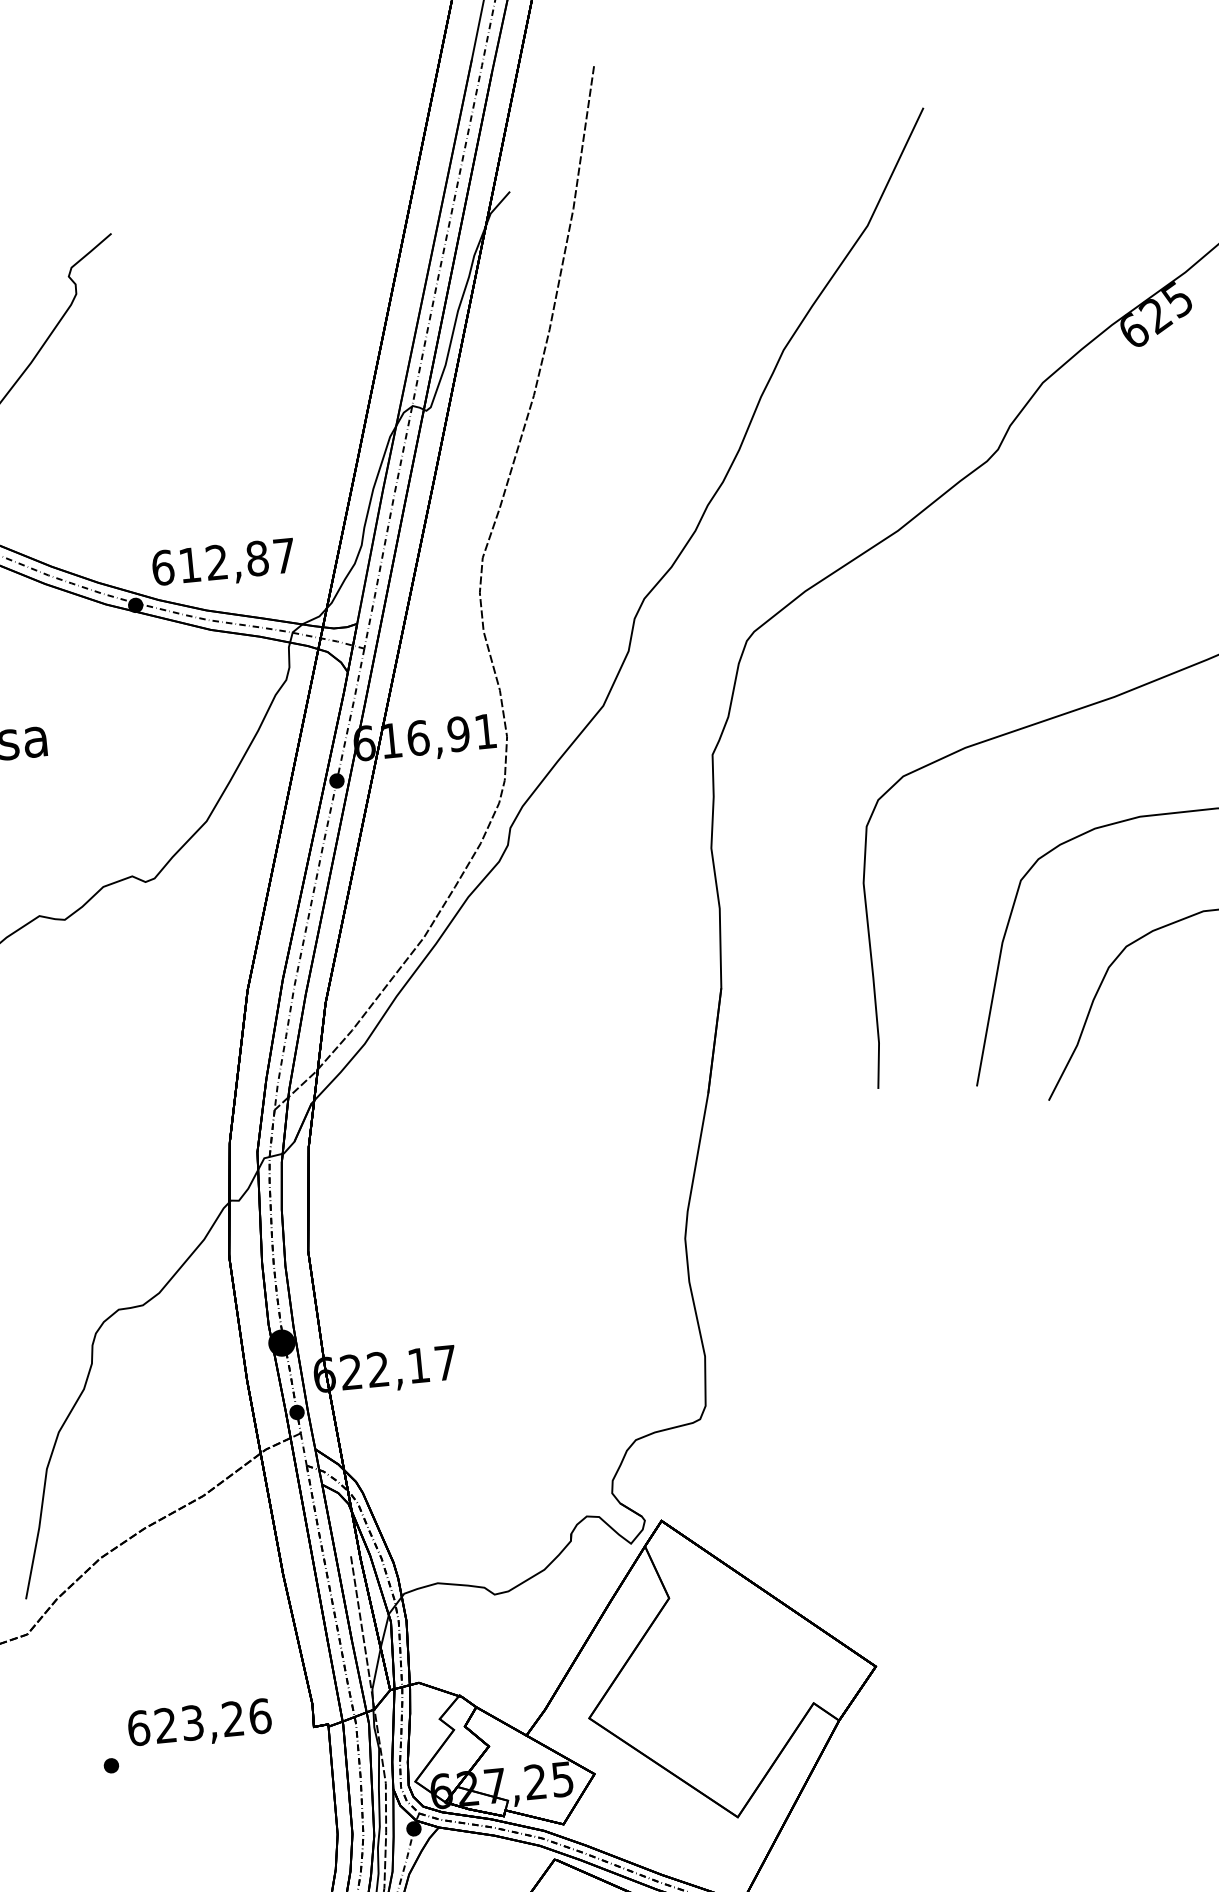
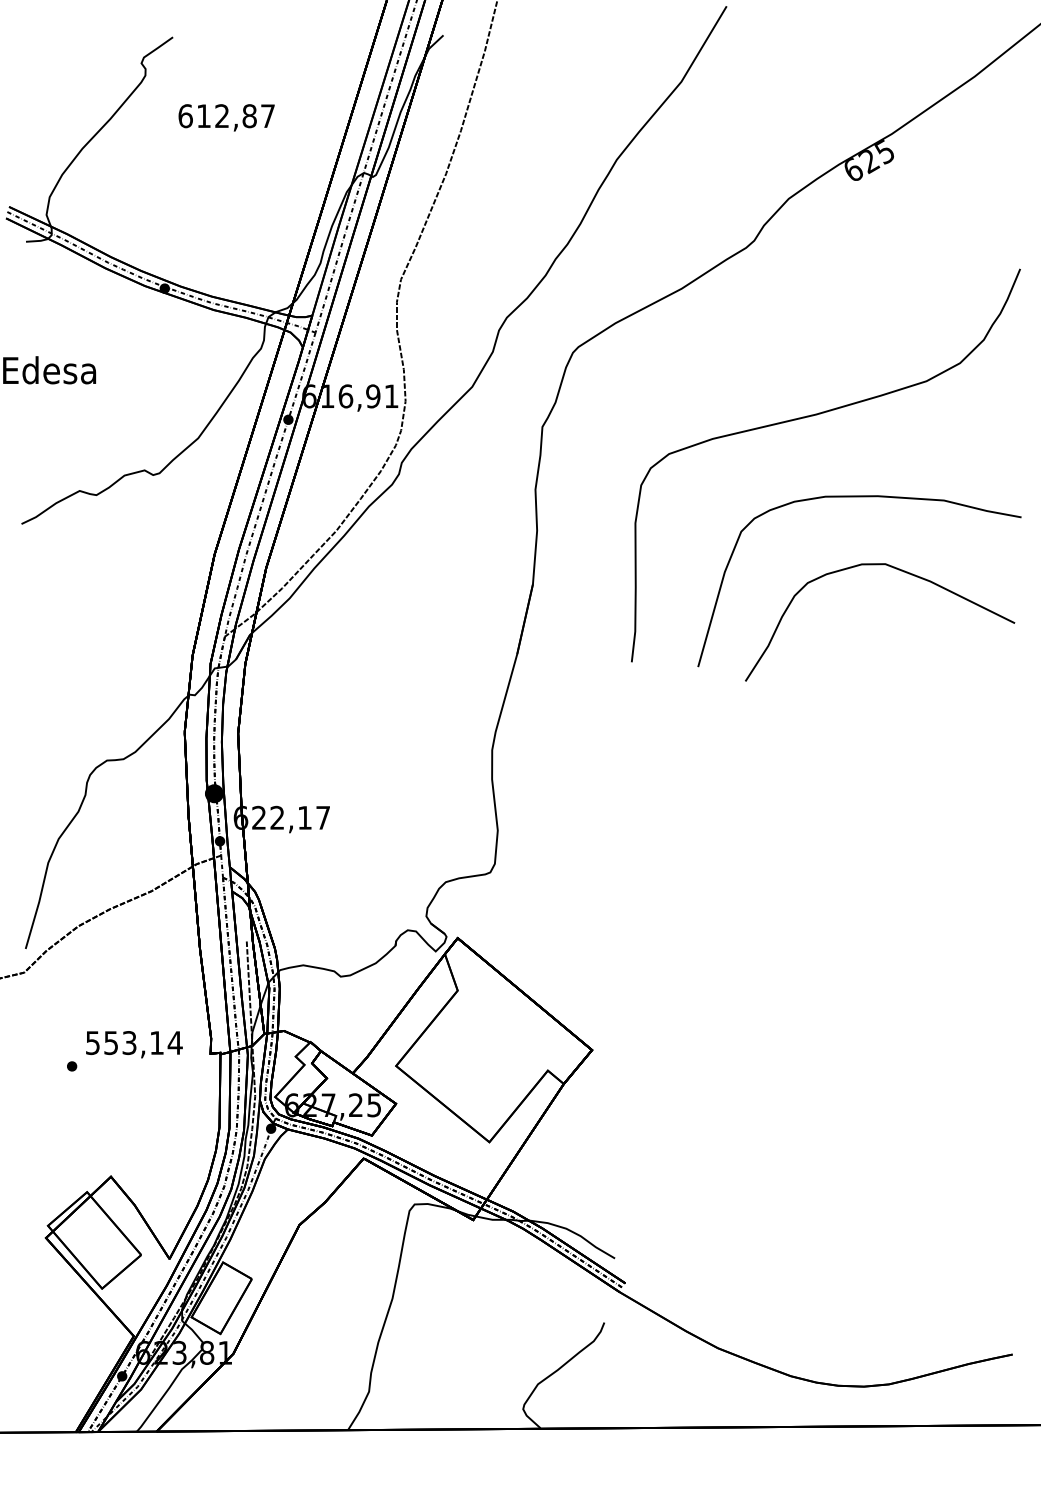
text: (223, 563) -> (226, 117), moved
text: (198, 1723) -> (133, 1043), 623,26 -> 553,14

